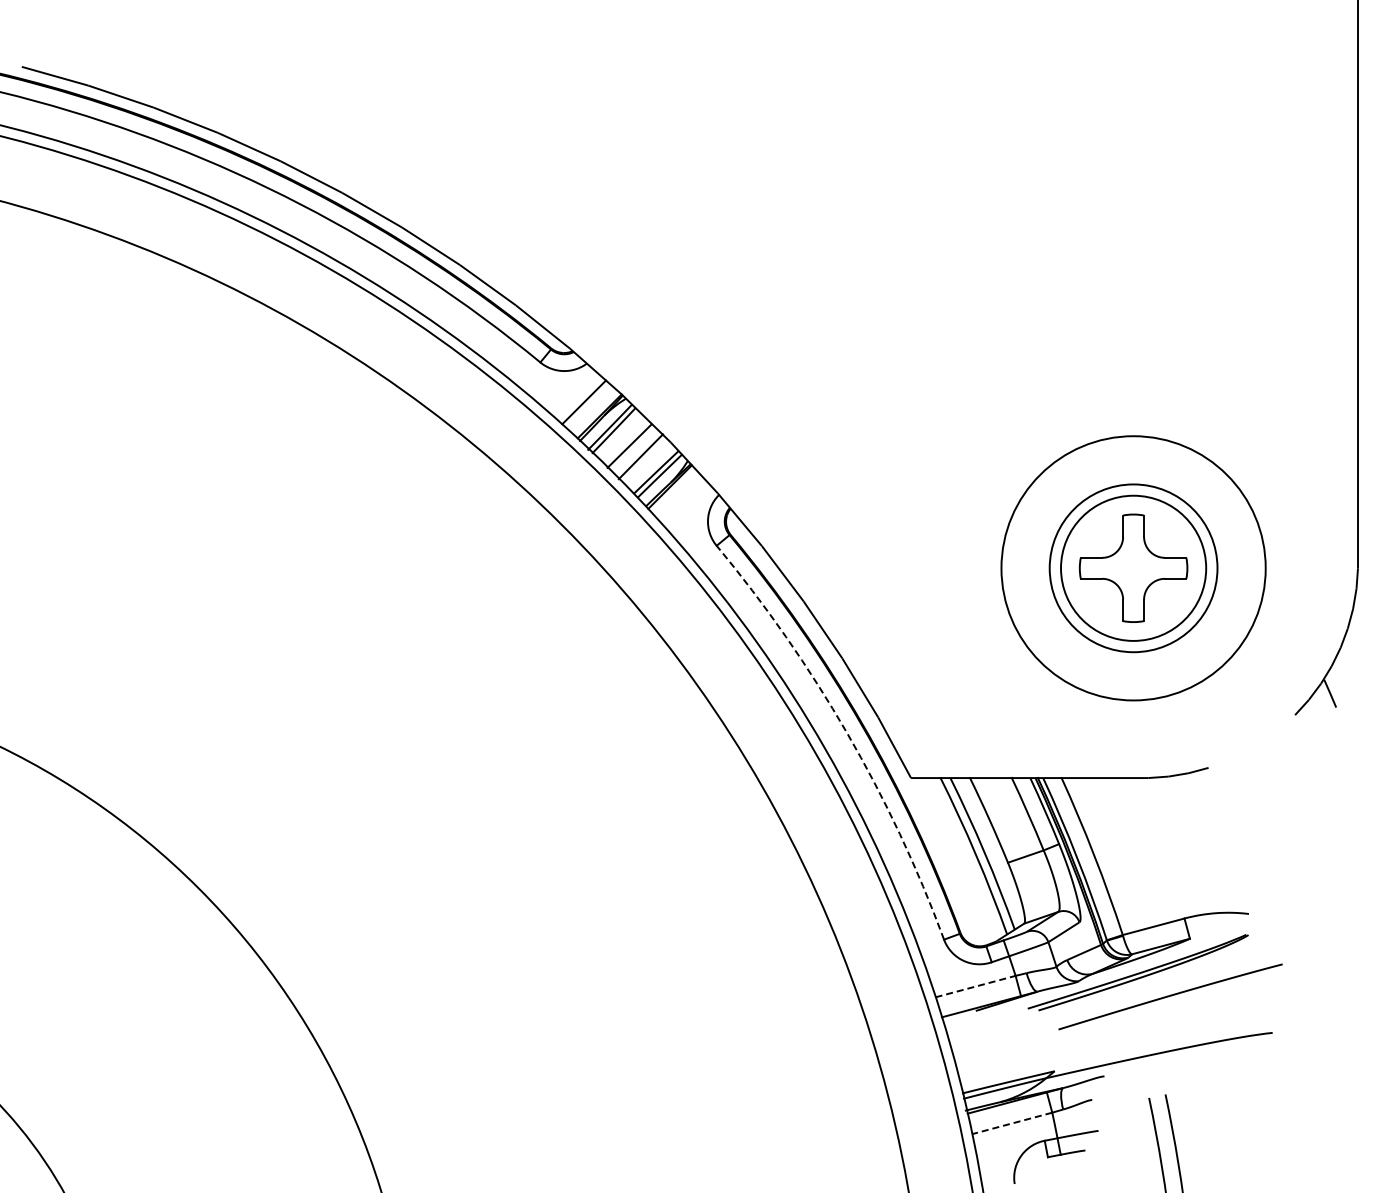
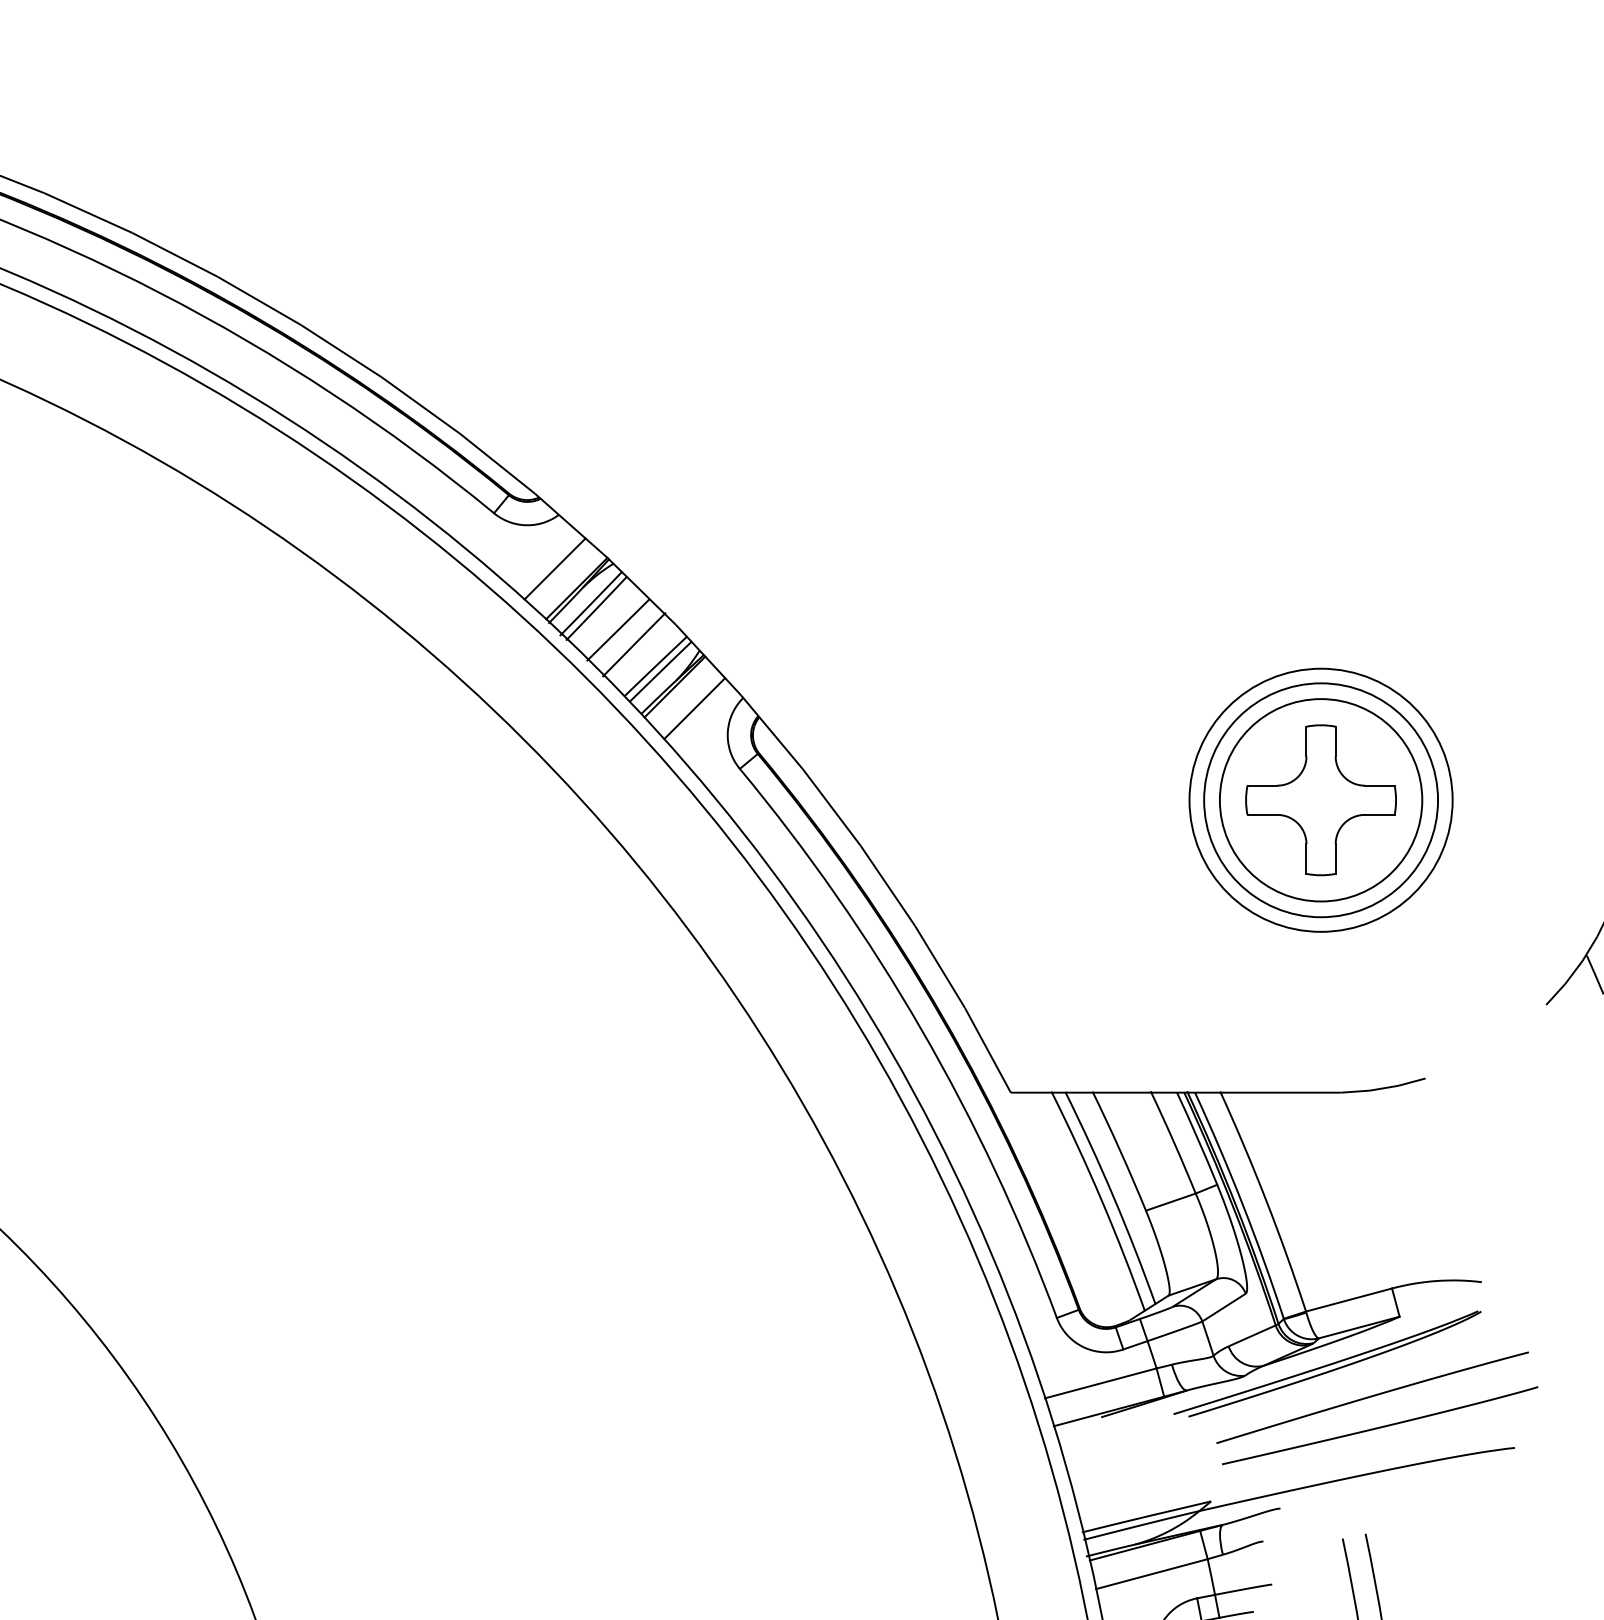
line: (684, 502) -> (694, 708), added
circle: (1133, 567) -> (1320, 799), size x0.71
arc: (847, 733) -> (922, 1030), dashed -> solid
line: (976, 986) -> (1102, 1383), dashed -> solid
curve: (1175, 1017) -> (1379, 1426), added
line: (1011, 1123) -> (1150, 1574), dashed -> solid

